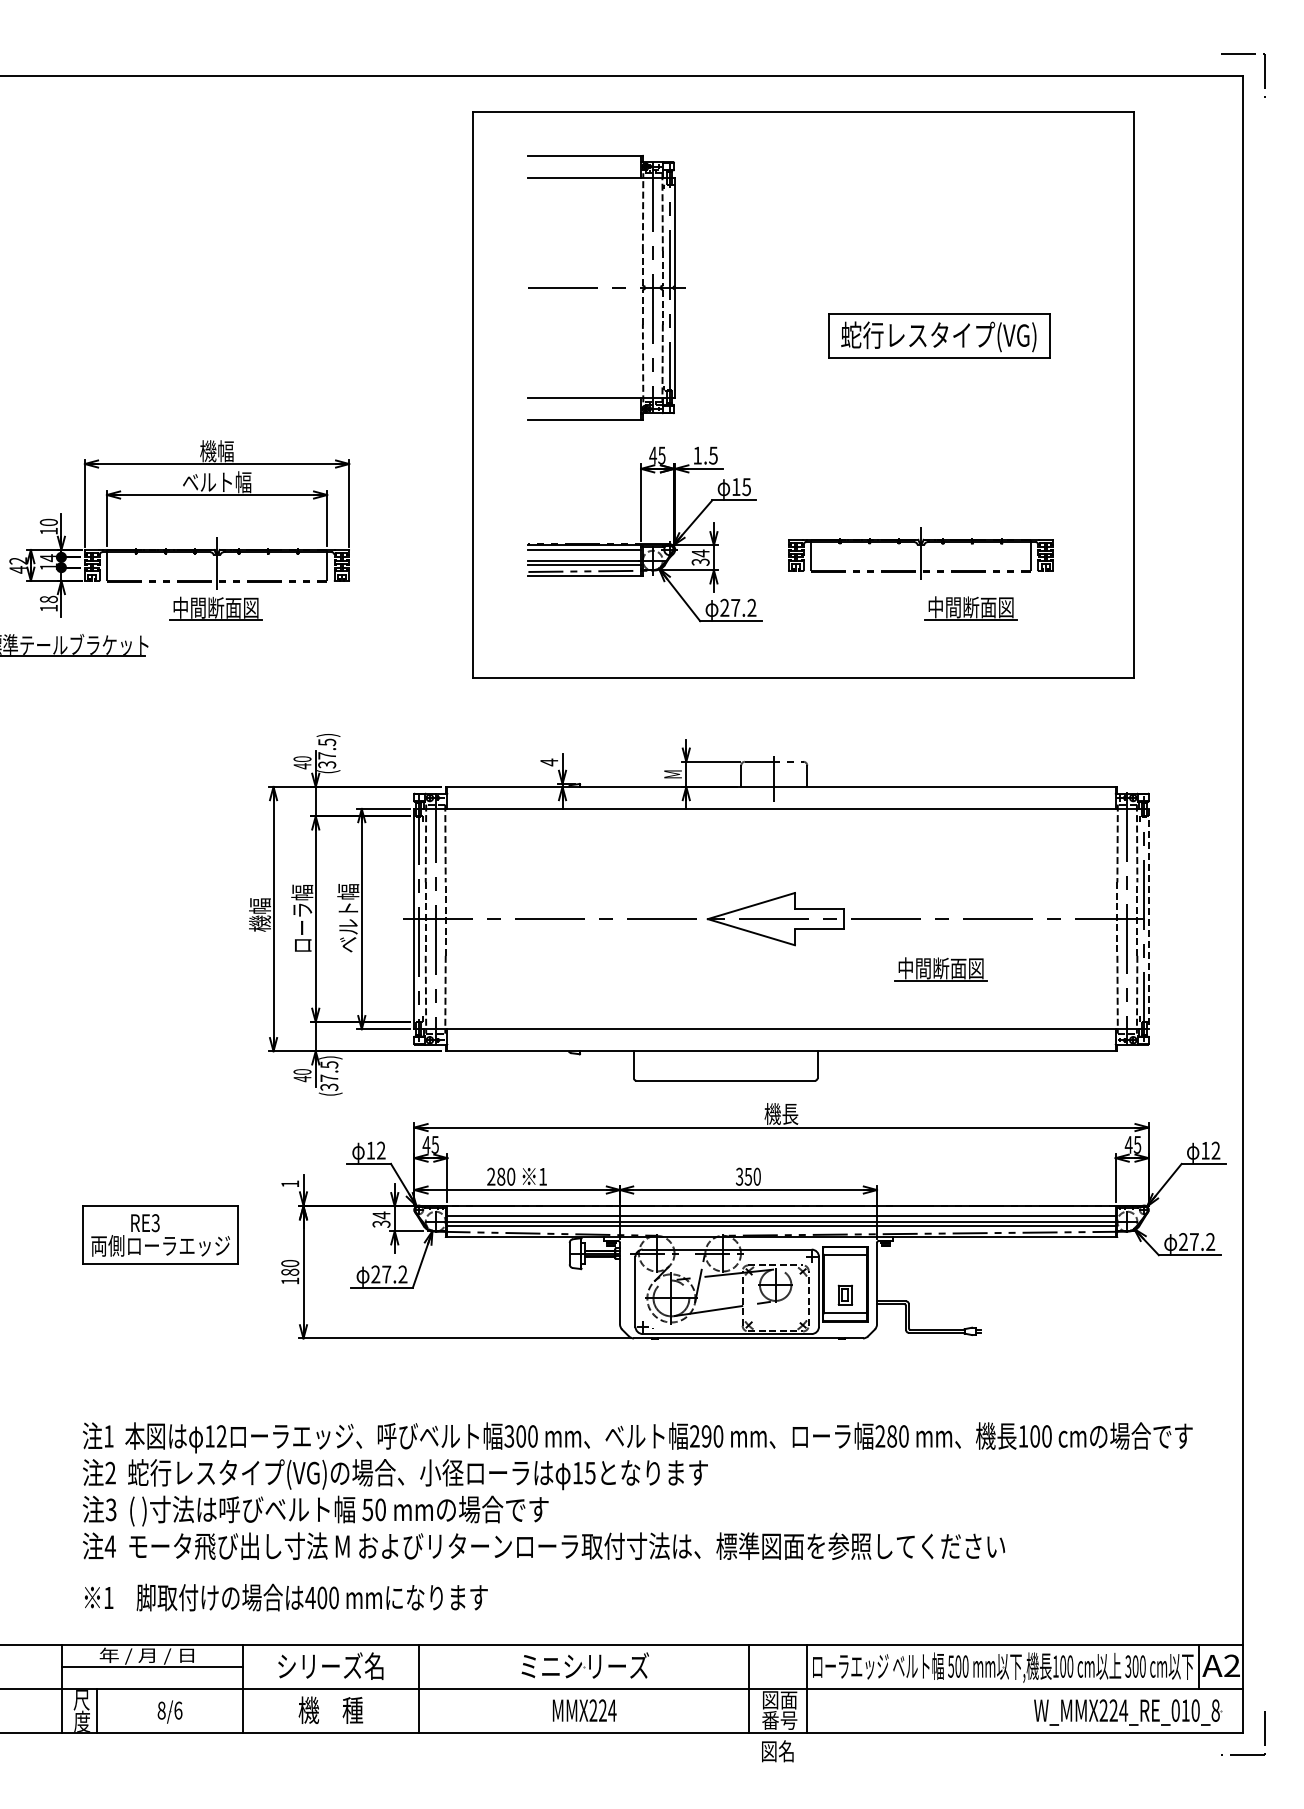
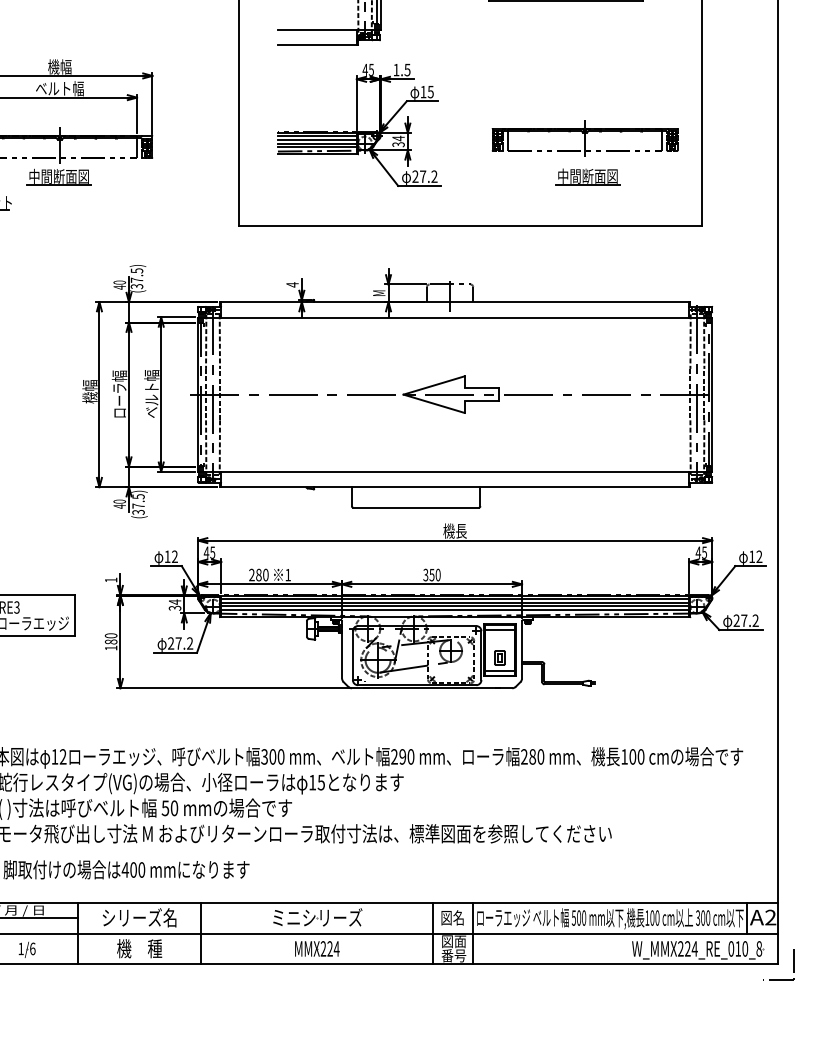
part: (920, 553) -> (584, 138), moved
line: (584, 555) -> (317, 139), added
line: (1148, 919) -> (712, 394), dashed -> solid
part: (940, 969) -> (566, 429), removed
line: (781, 1211) -> (455, 599), added
text: (161, 1710) -> (20, 948), 8/6 -> 1/6
text: (777, 1751) -> (452, 918), moved

